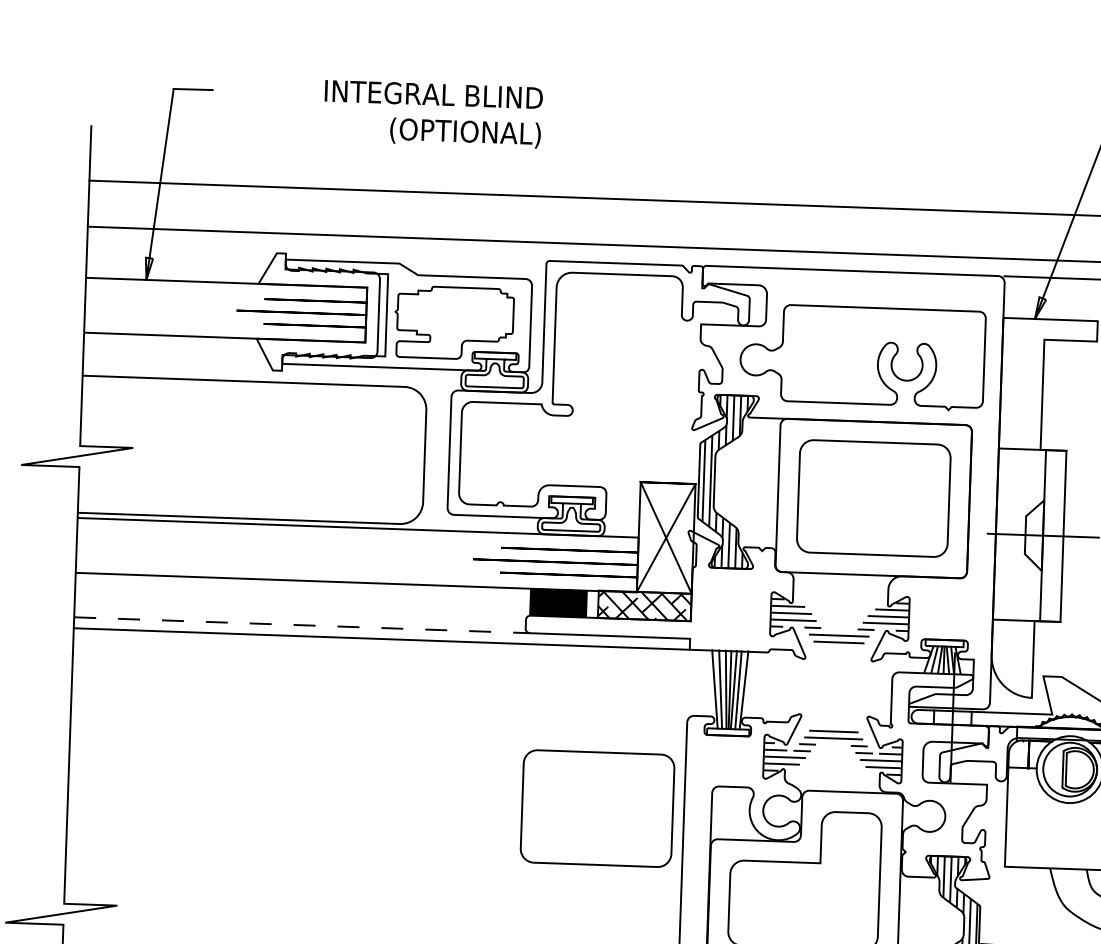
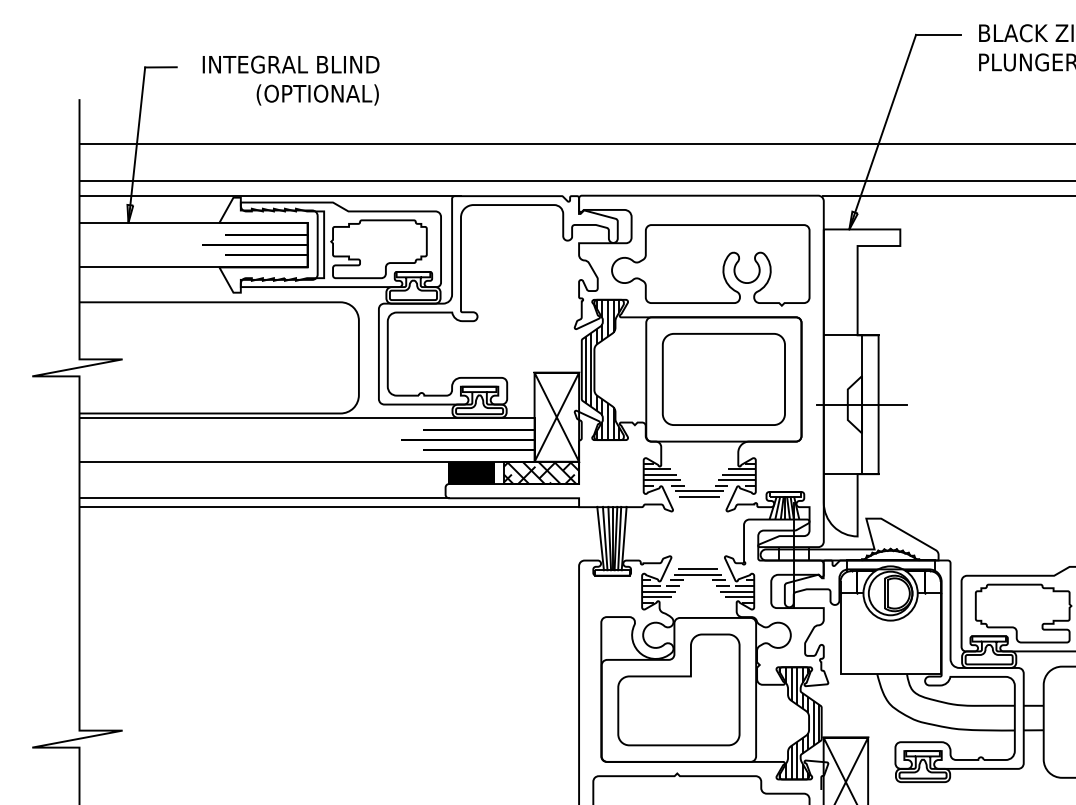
text: (432, 114) -> (290, 80), moved
line: (321, 253) -> (269, 196), added
line: (302, 625) -> (264, 498), dashed -> solid
part: (597, 808) -> (508, 638), removed

